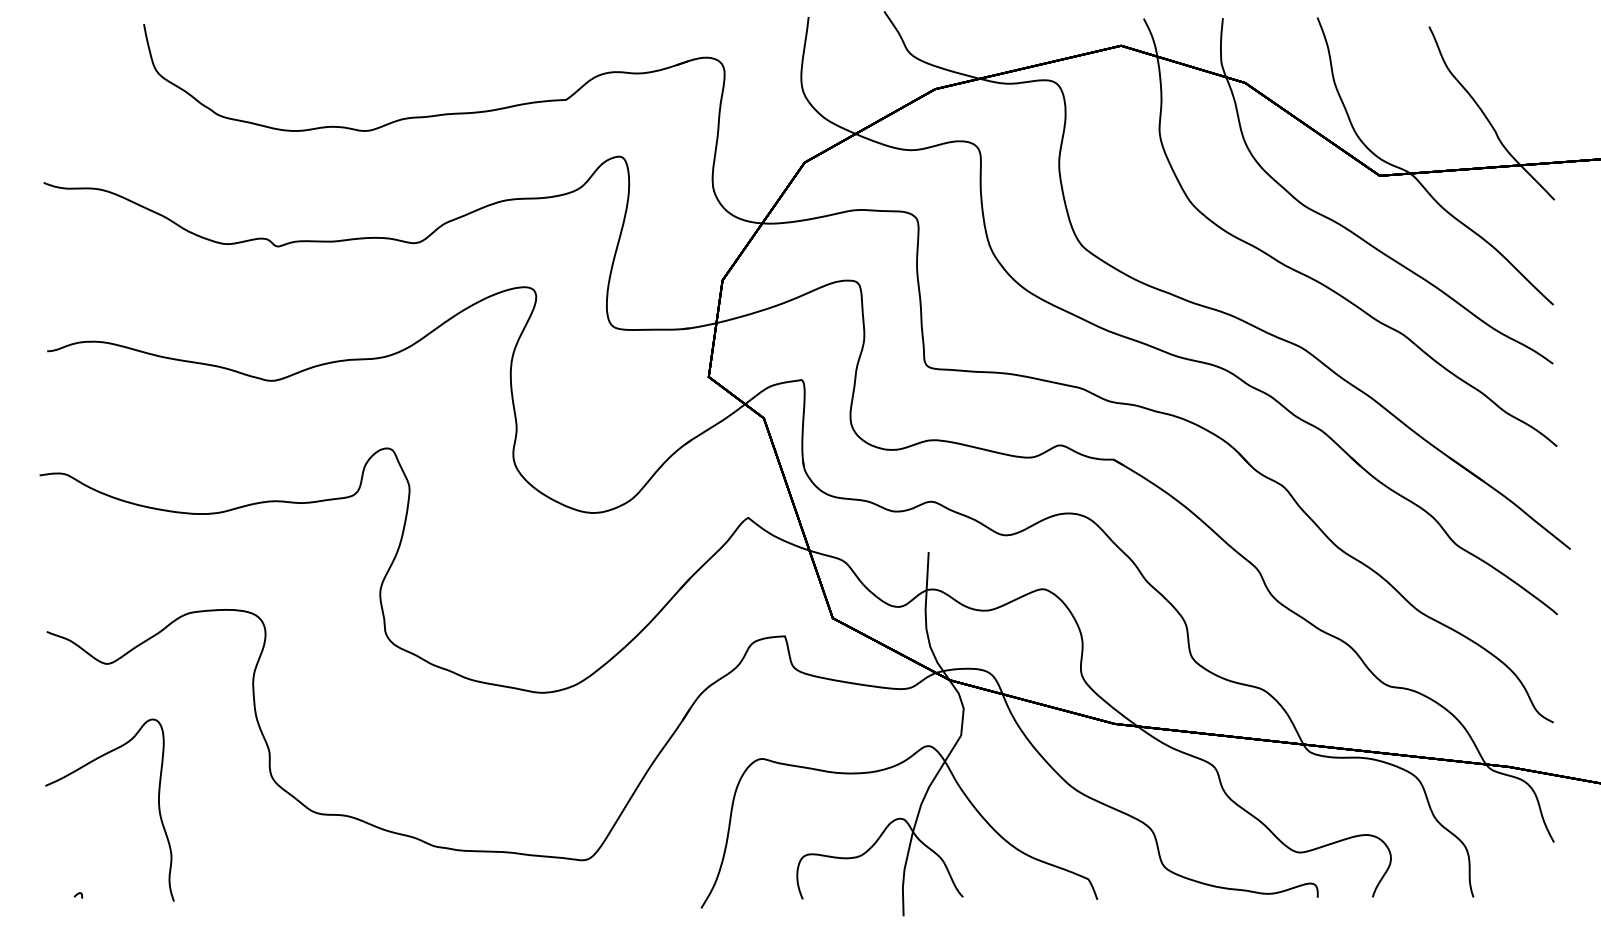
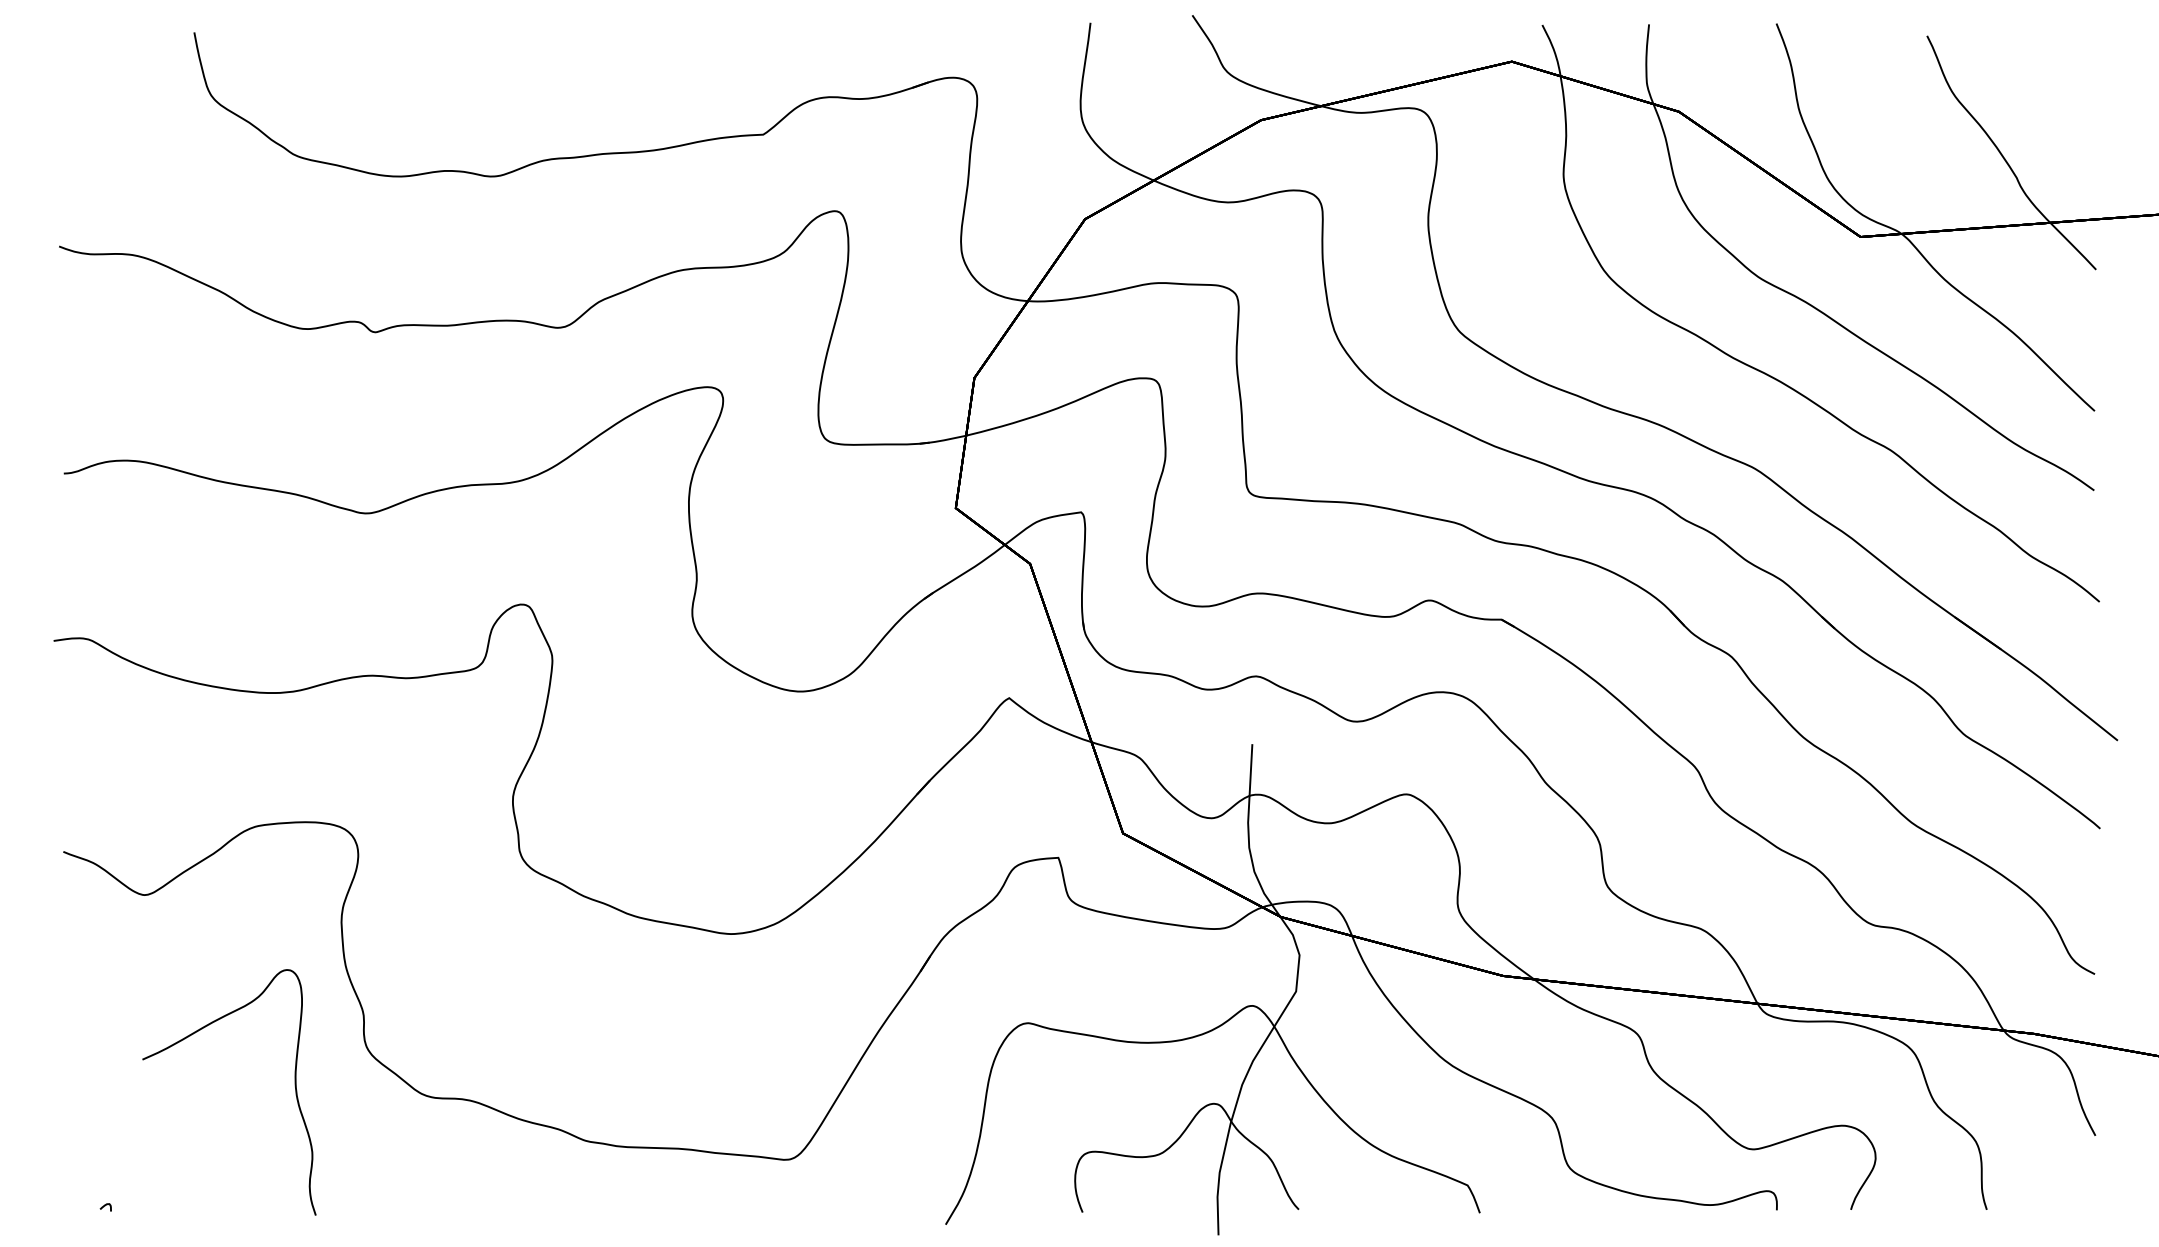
part: (158, 805) -> (294, 1086), moved

